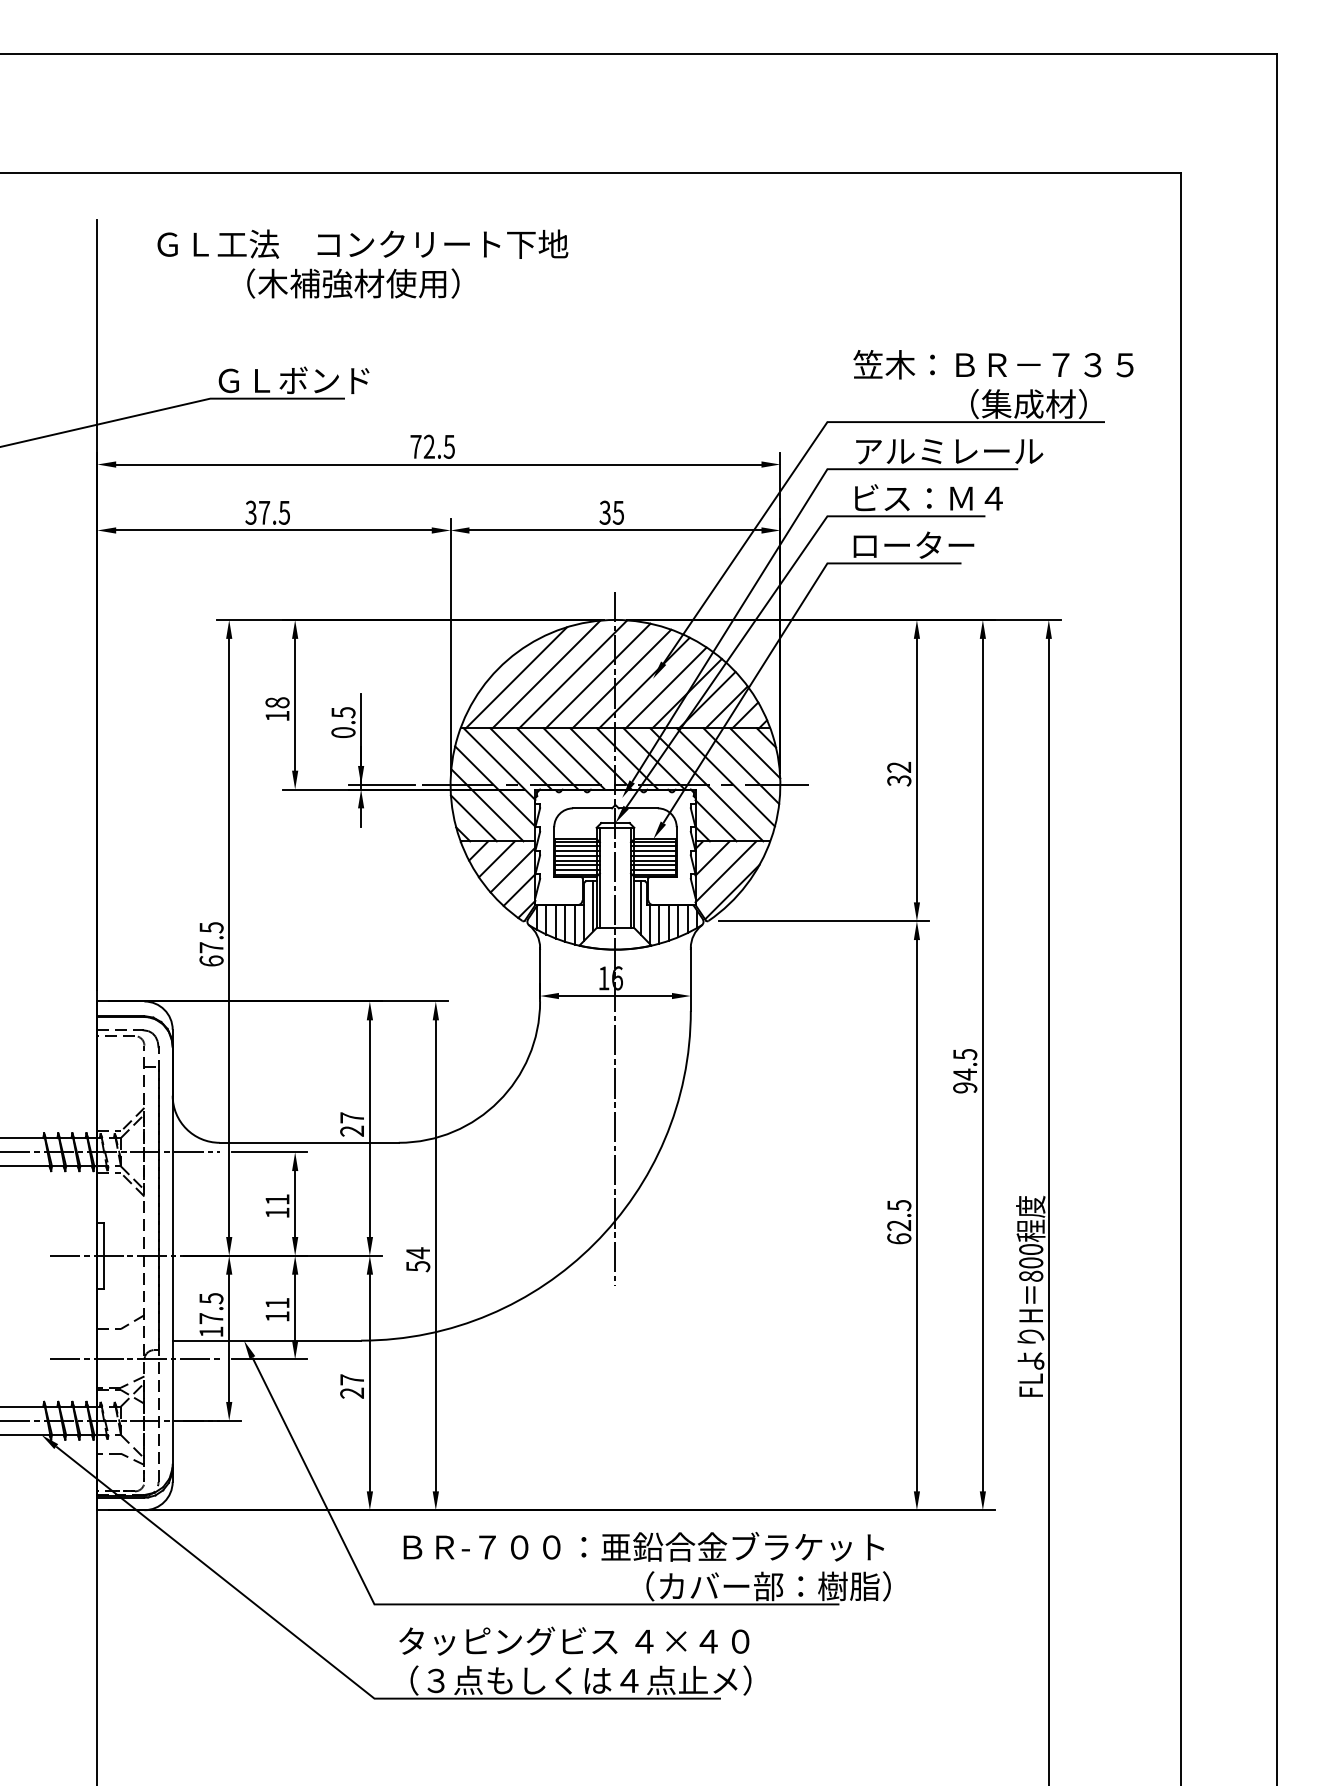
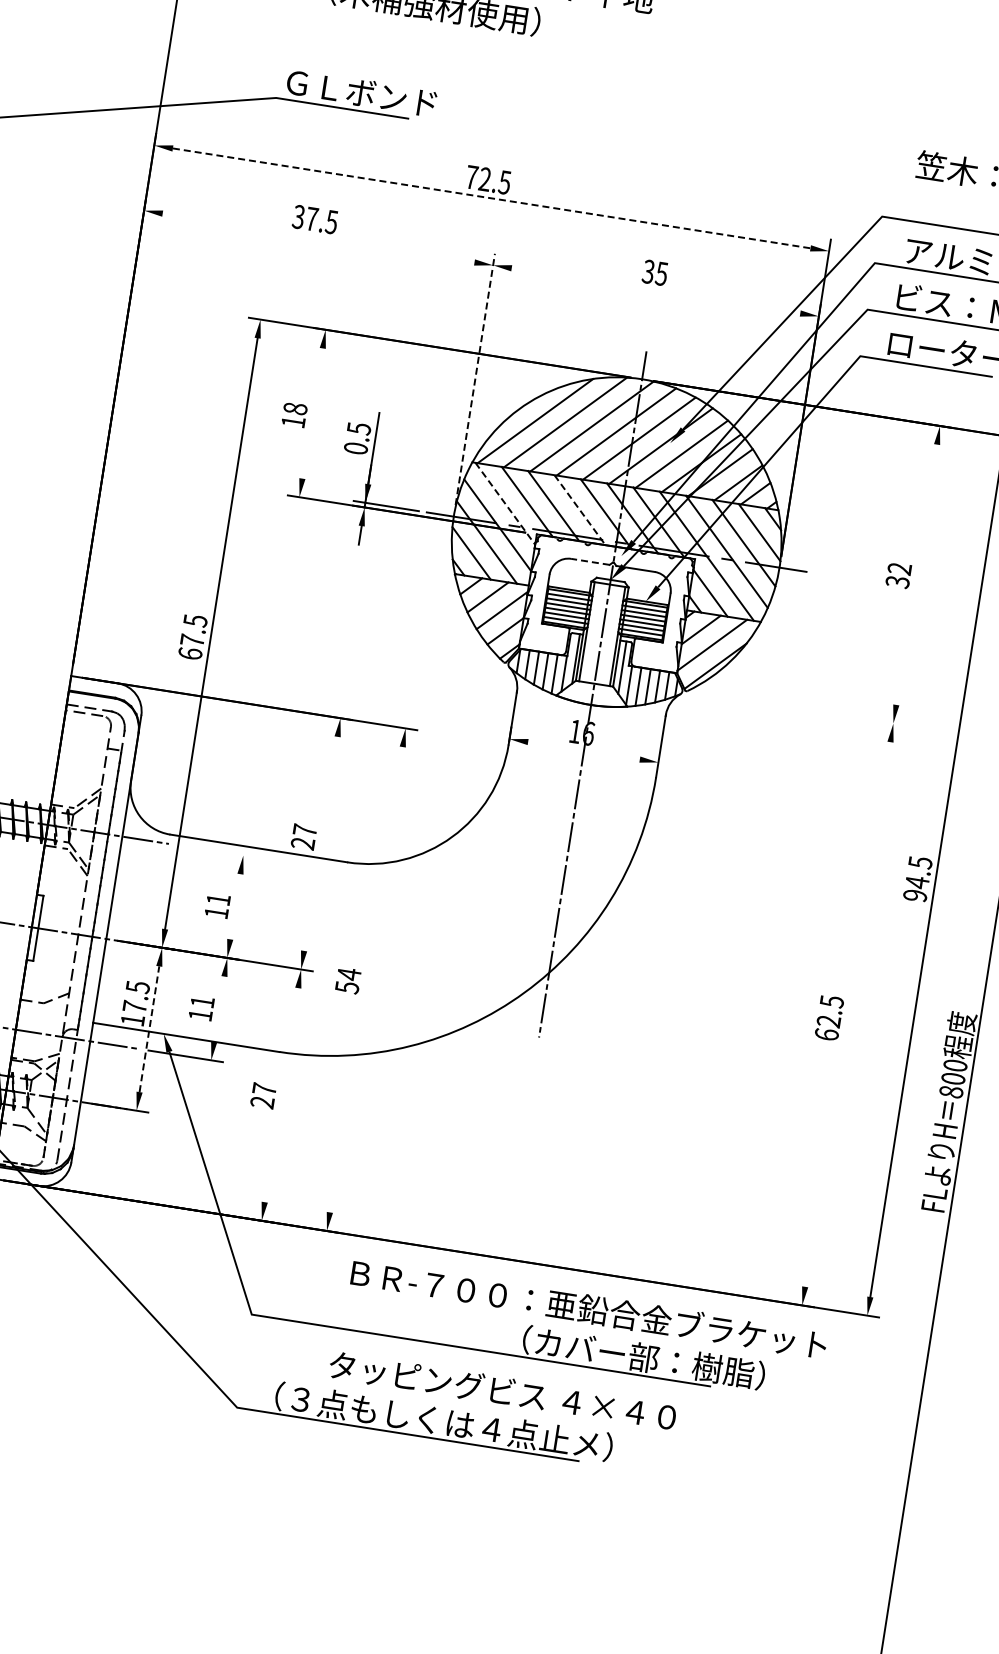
line: (438, 464) -> (491, 198), solid -> dashed
line: (273, 530) -> (318, 237), removed
line: (615, 530) -> (656, 290), removed
line: (450, 645) -> (475, 378), solid -> dashed
line: (295, 704) -> (312, 413), removed
line: (574, 759) -> (580, 510), solid -> dashed
line: (499, 764) -> (505, 504), solid -> dashed
line: (916, 770) -> (916, 574), removed
line: (592, 808) -> (590, 561), solid -> dashed
line: (823, 921) -> (801, 709), removed
line: (615, 996) -> (583, 751), removed
line: (369, 1128) -> (320, 843), removed
line: (268, 1152) -> (216, 851), removed
line: (295, 1204) -> (235, 907), removed
line: (916, 1215) -> (847, 1014), removed
line: (435, 1255) -> (366, 979), removed
line: (295, 1307) -> (219, 1009), removed
line: (229, 1338) -> (149, 1029), solid -> dashed
line: (369, 1382) -> (281, 1094), removed
text: (643, 1546) -> (588, 1308), moved
text: (574, 1640) -> (503, 1390), moved

